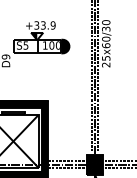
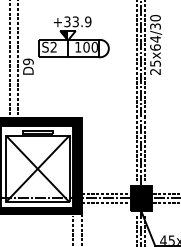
text: (106, 38) -> (155, 38), 25x60/30 -> 25x64/30
text: (25, 44) -> (53, 46), S5 -> S2
fill: (65, 46) -> (103, 48), removed

